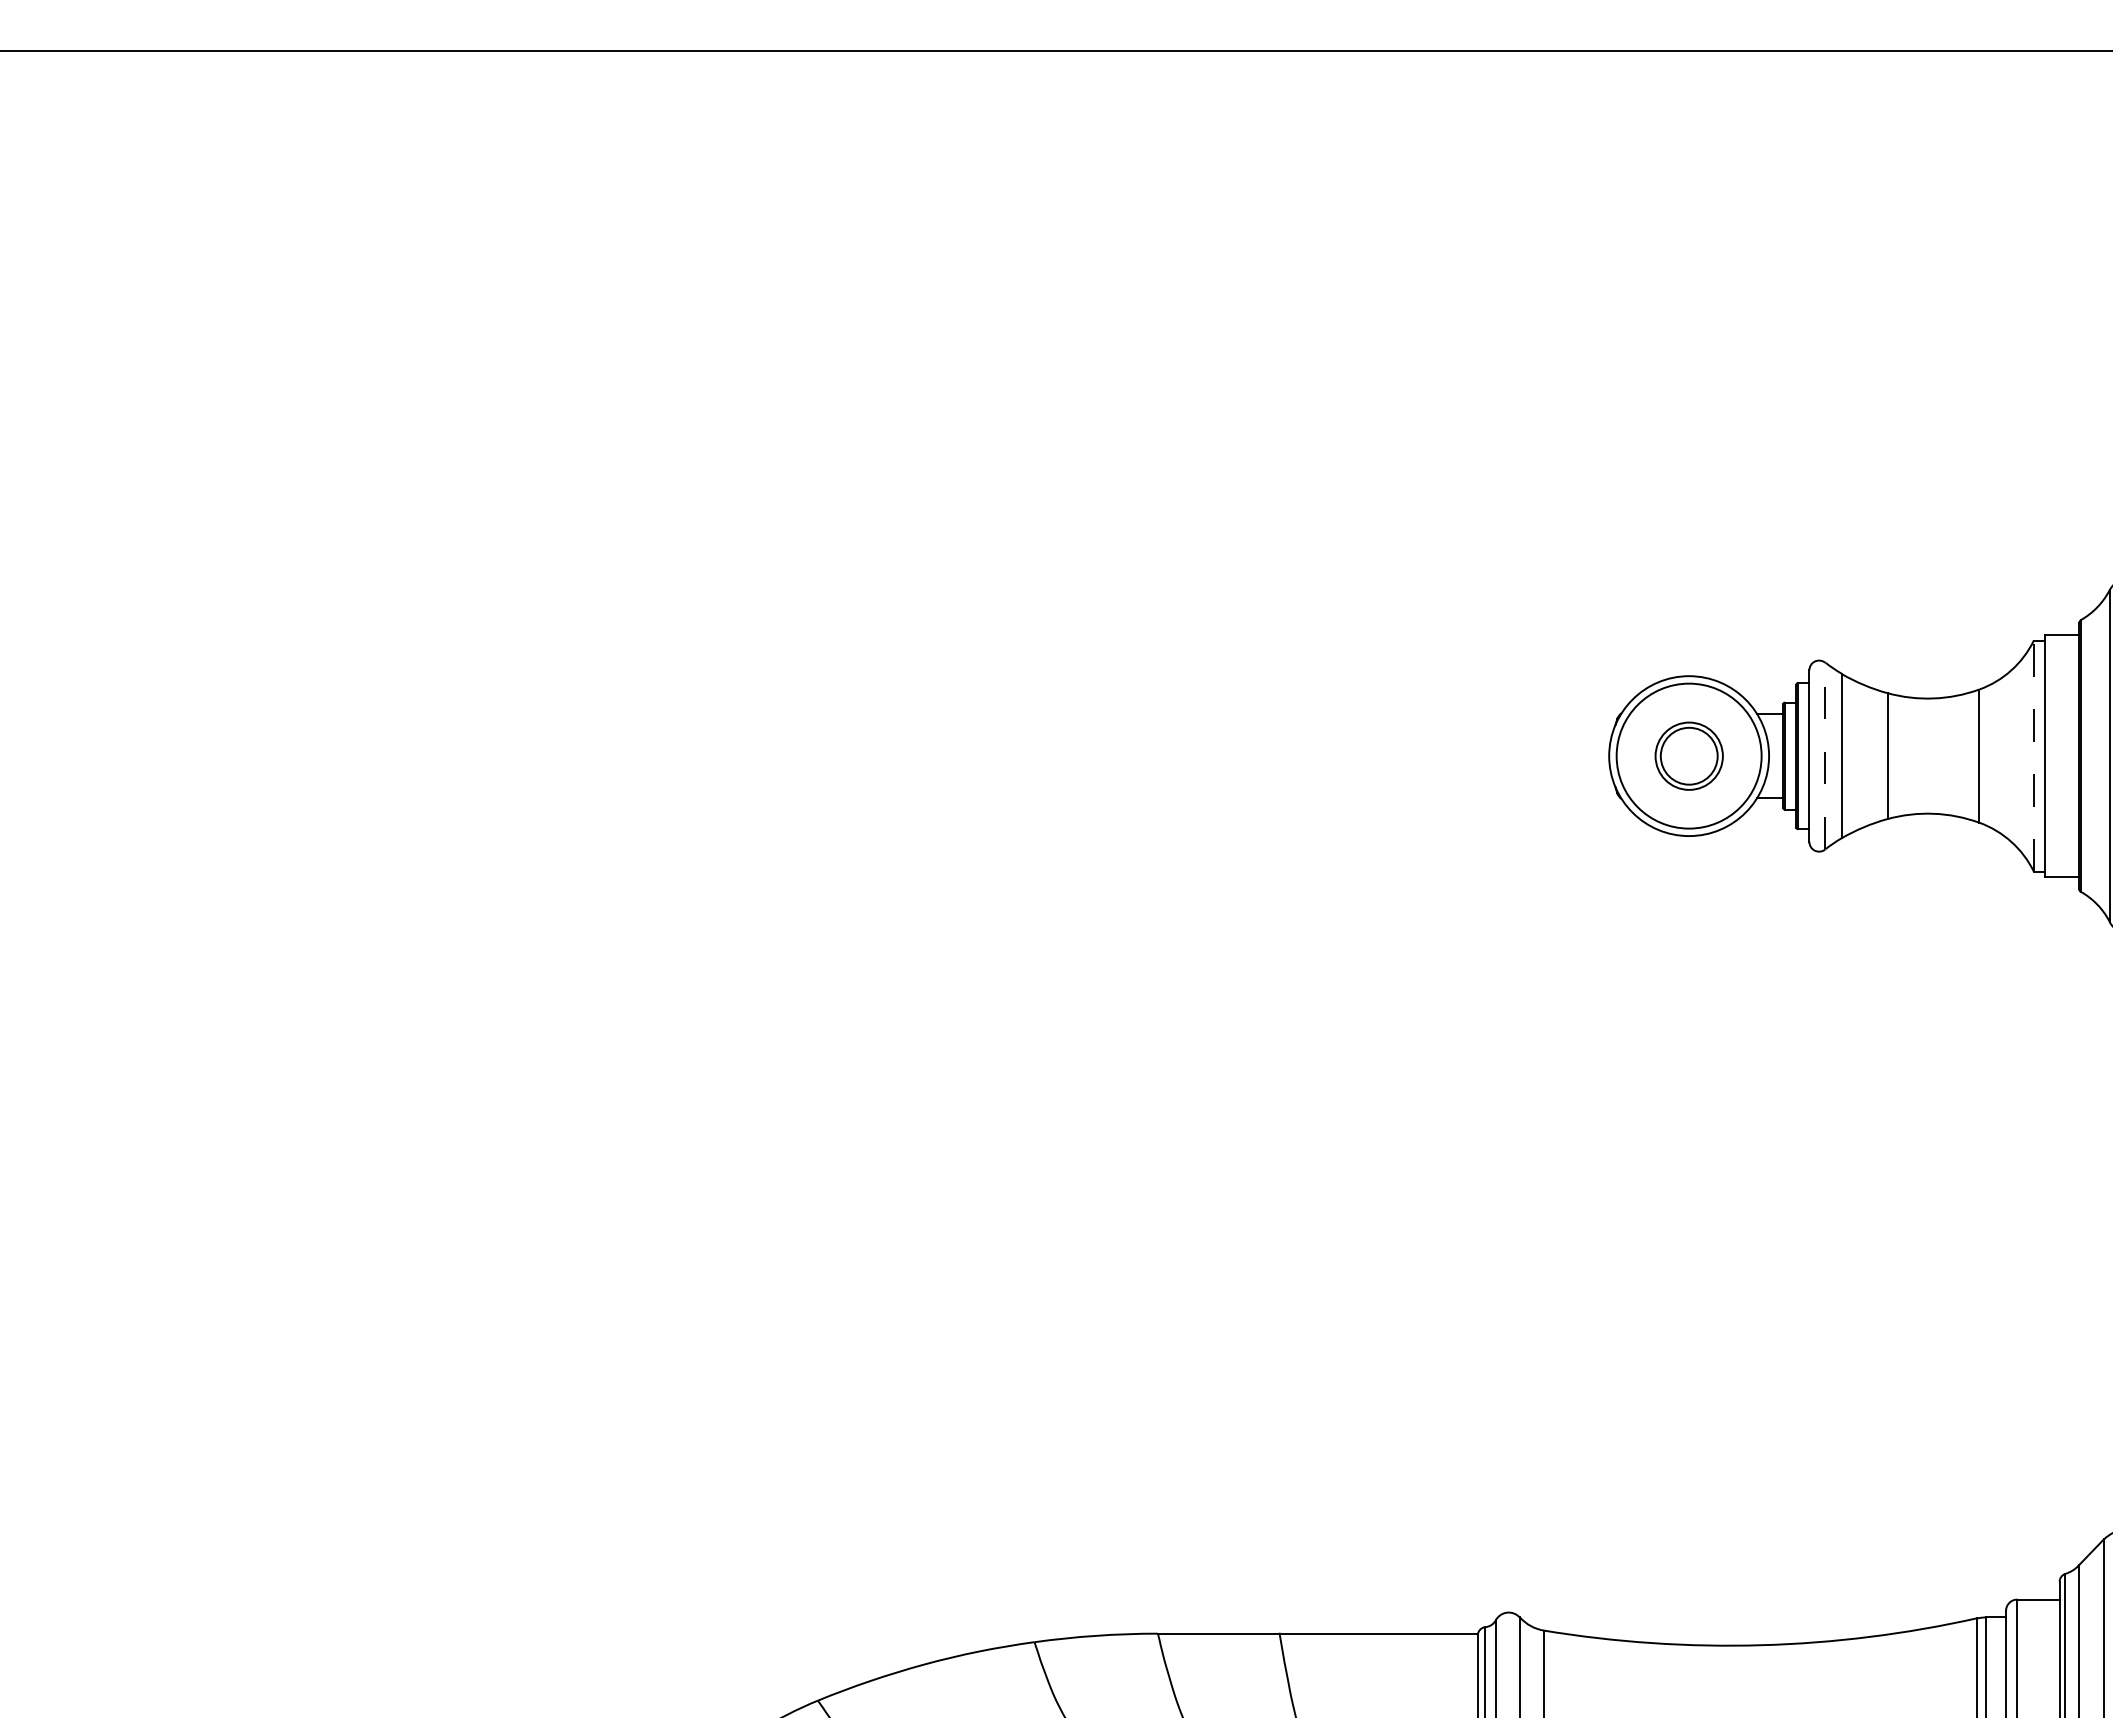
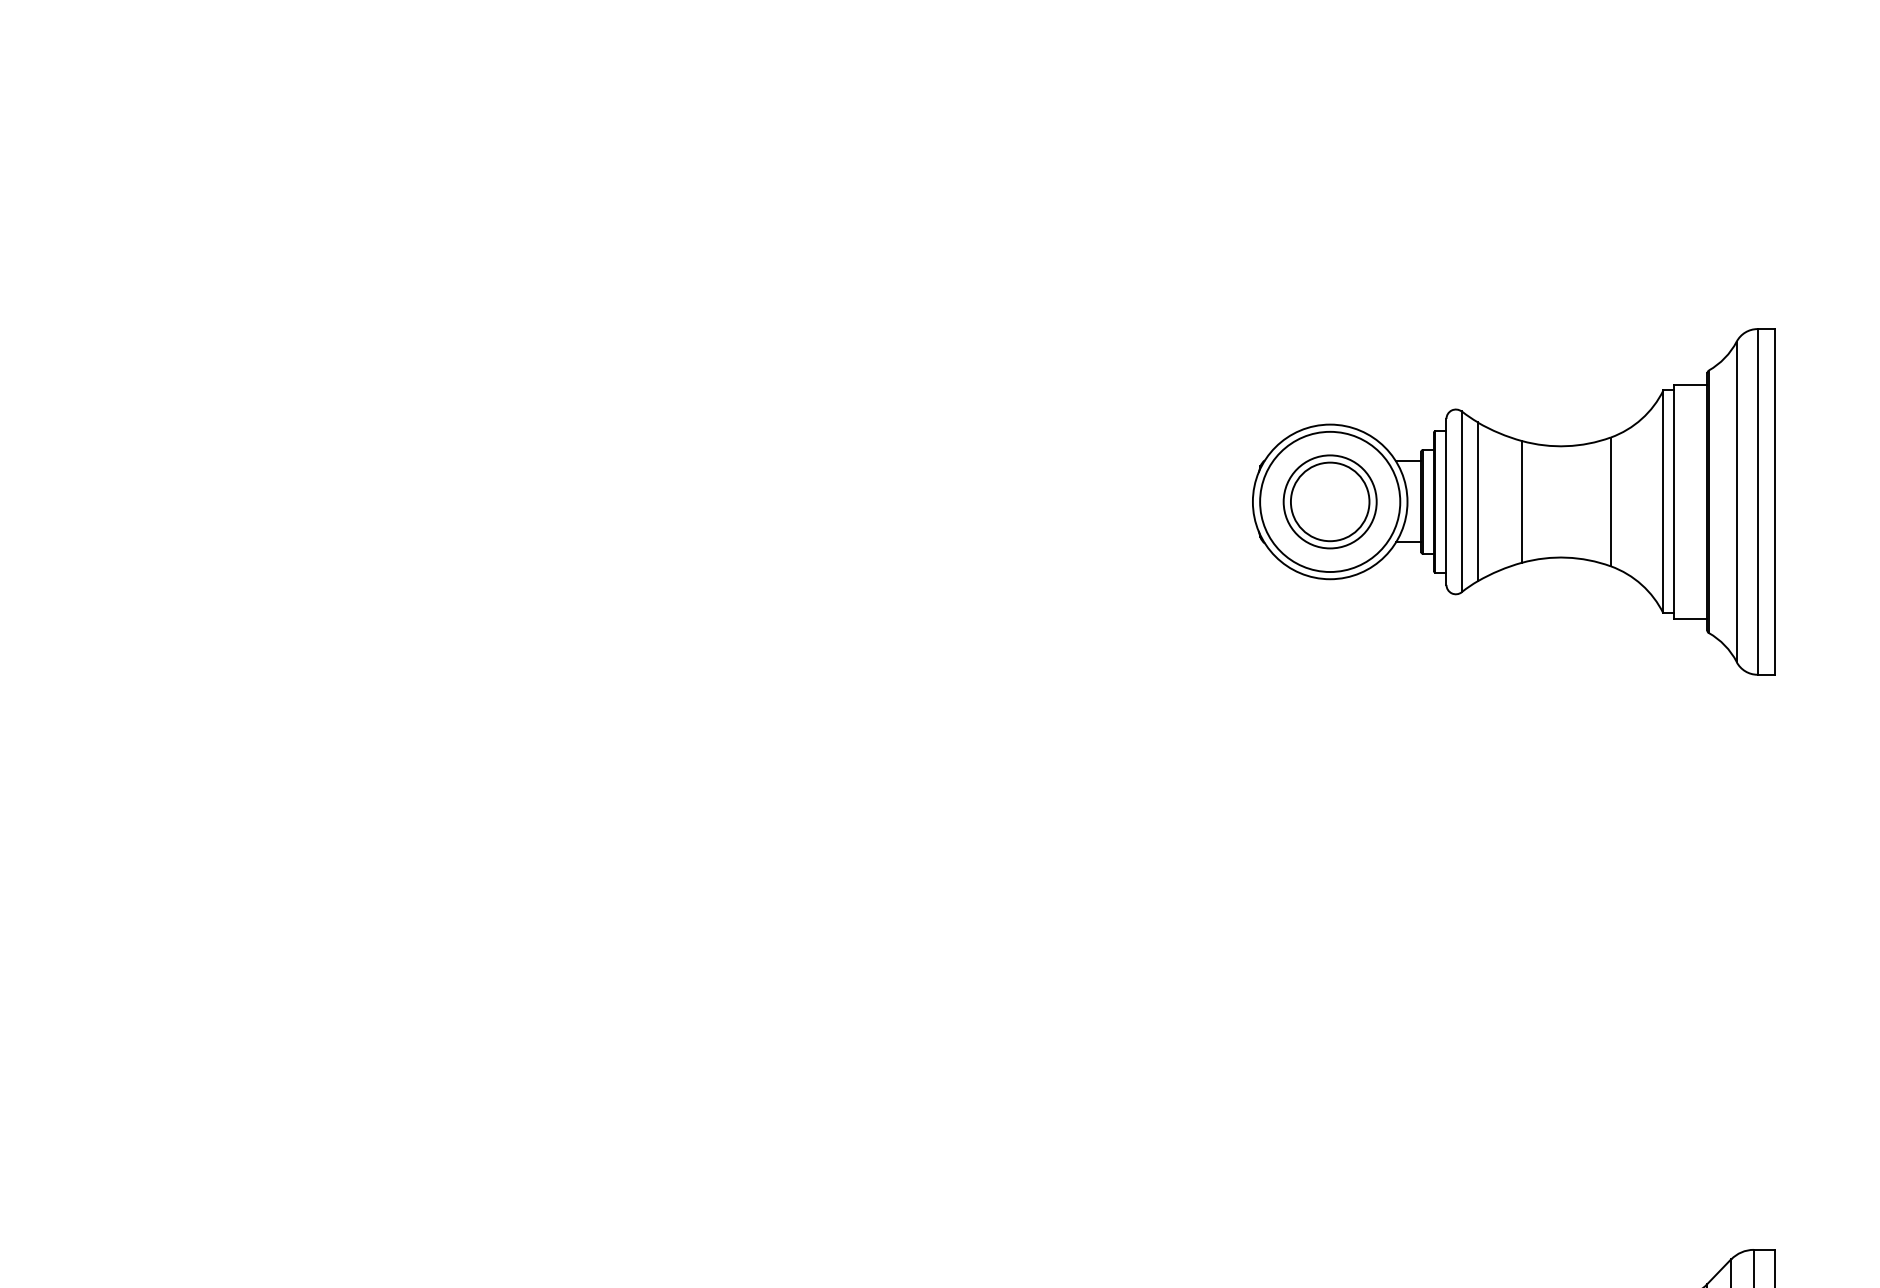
line: (1825, 755) -> (1462, 501), dashed -> solid
line: (2033, 755) -> (1663, 501), dashed -> solid
part: (1689, 756) -> (1330, 502), size x1.43

